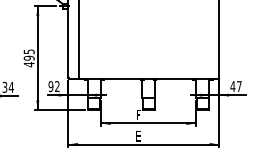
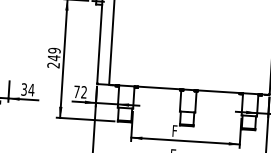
text: (28, 58) -> (53, 58), 495 -> 249
text: (50, 86) -> (76, 91), 92 -> 72

